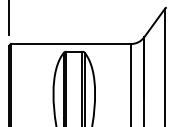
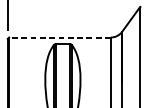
line: (70, 44) -> (59, 37), solid -> dashed

